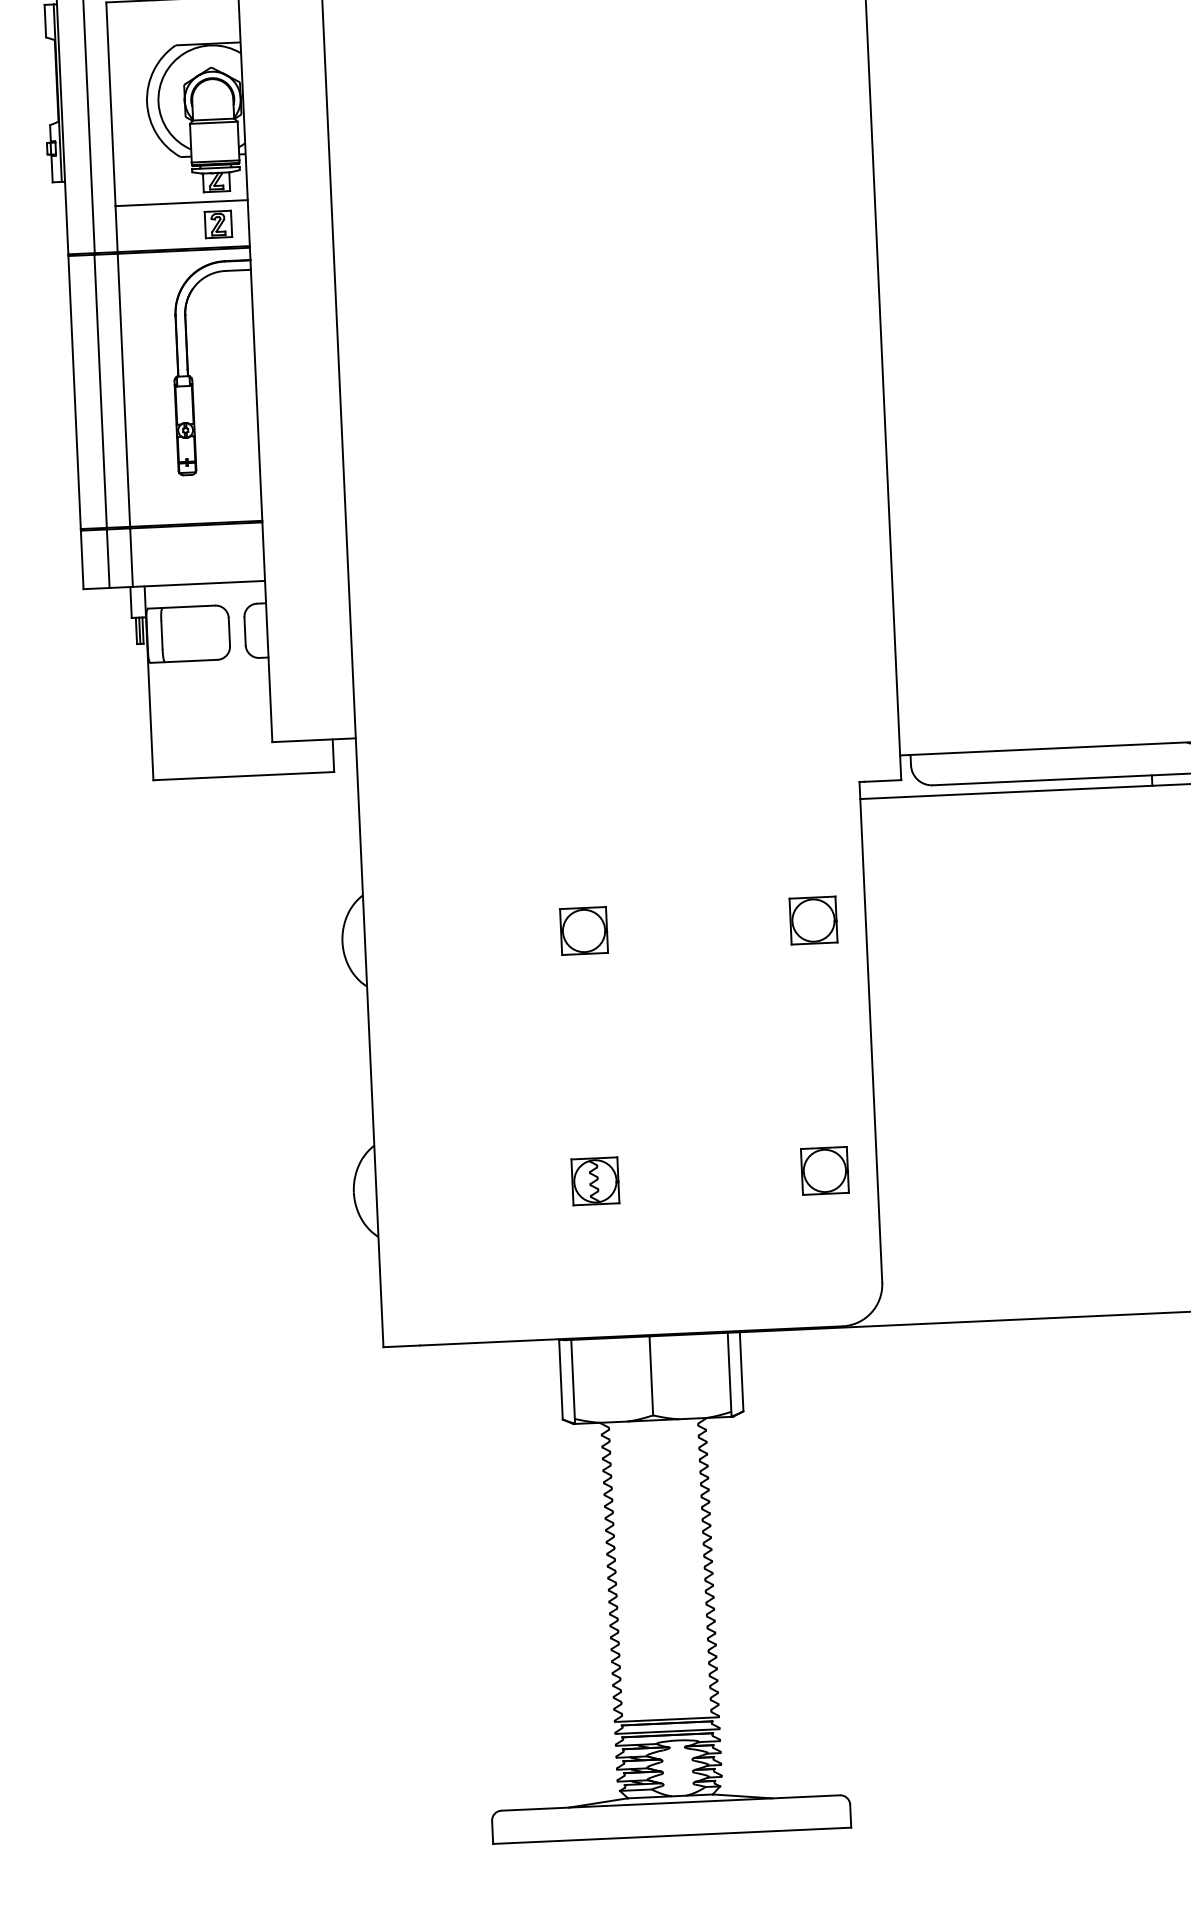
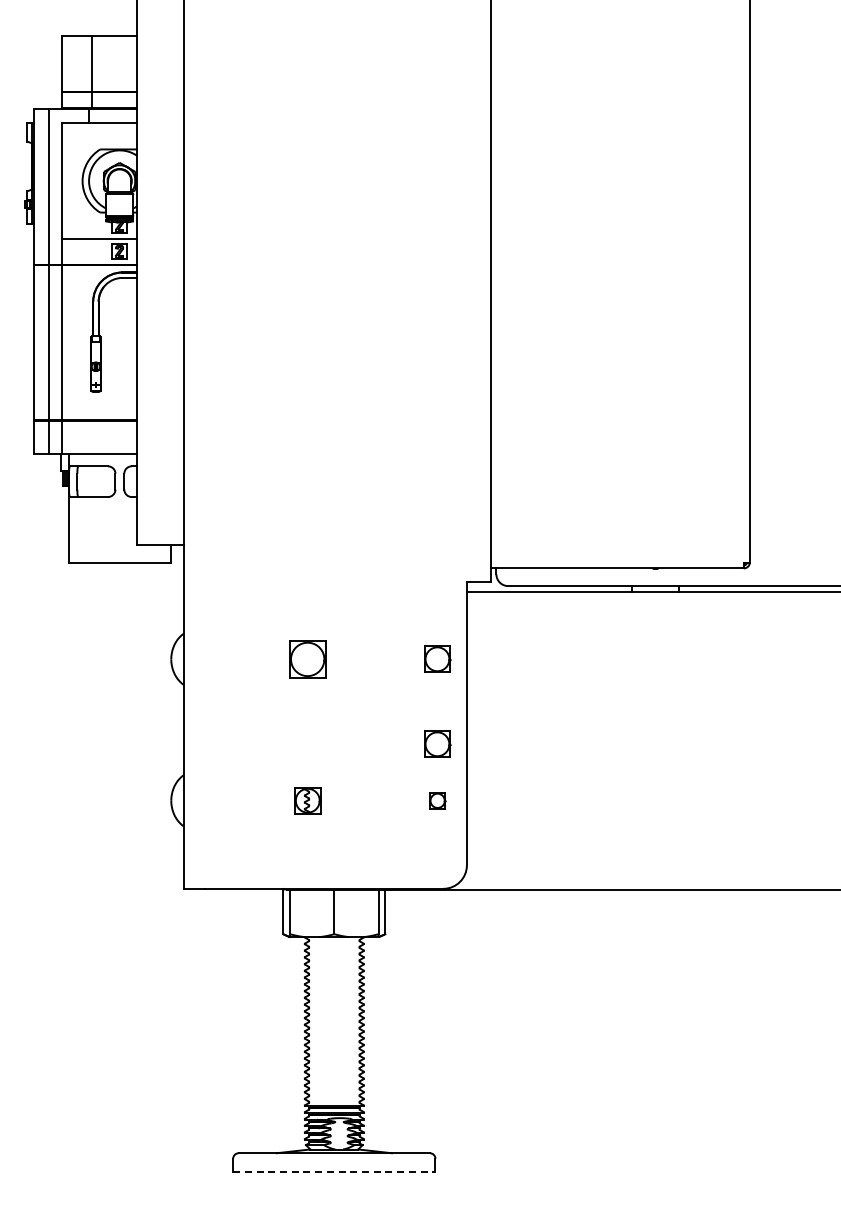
part: (583, 929) -> (307, 658), size x1.4
part: (820, 1069) -> (437, 743), added
part: (824, 1170) -> (437, 800), size x0.6
line: (672, 1835) -> (334, 1171), solid -> dashed

